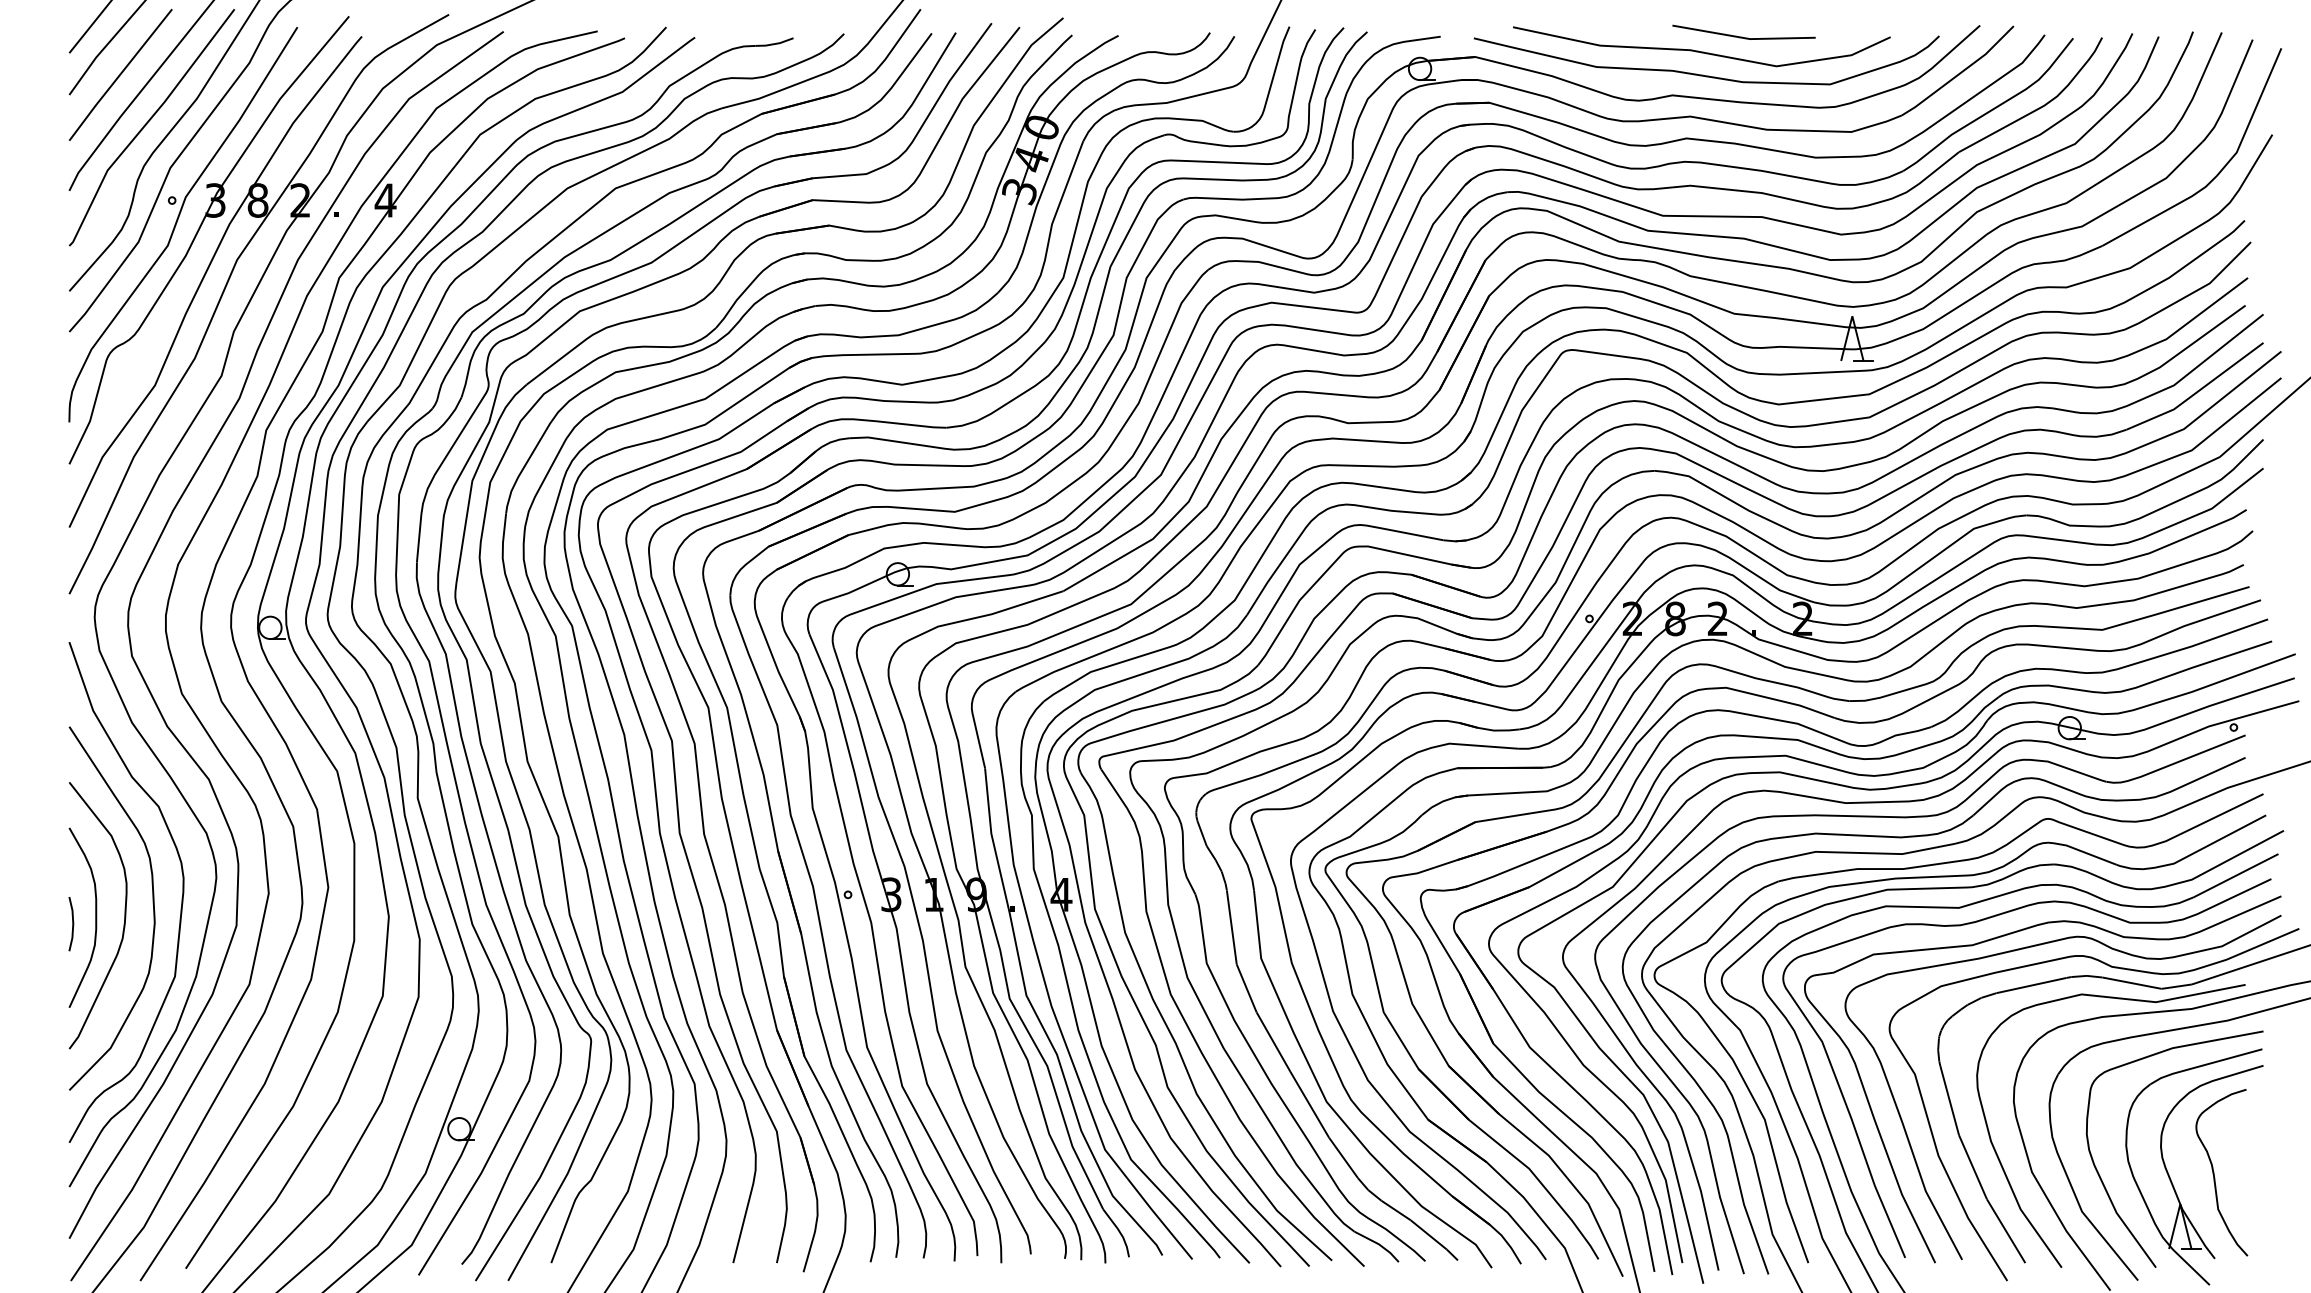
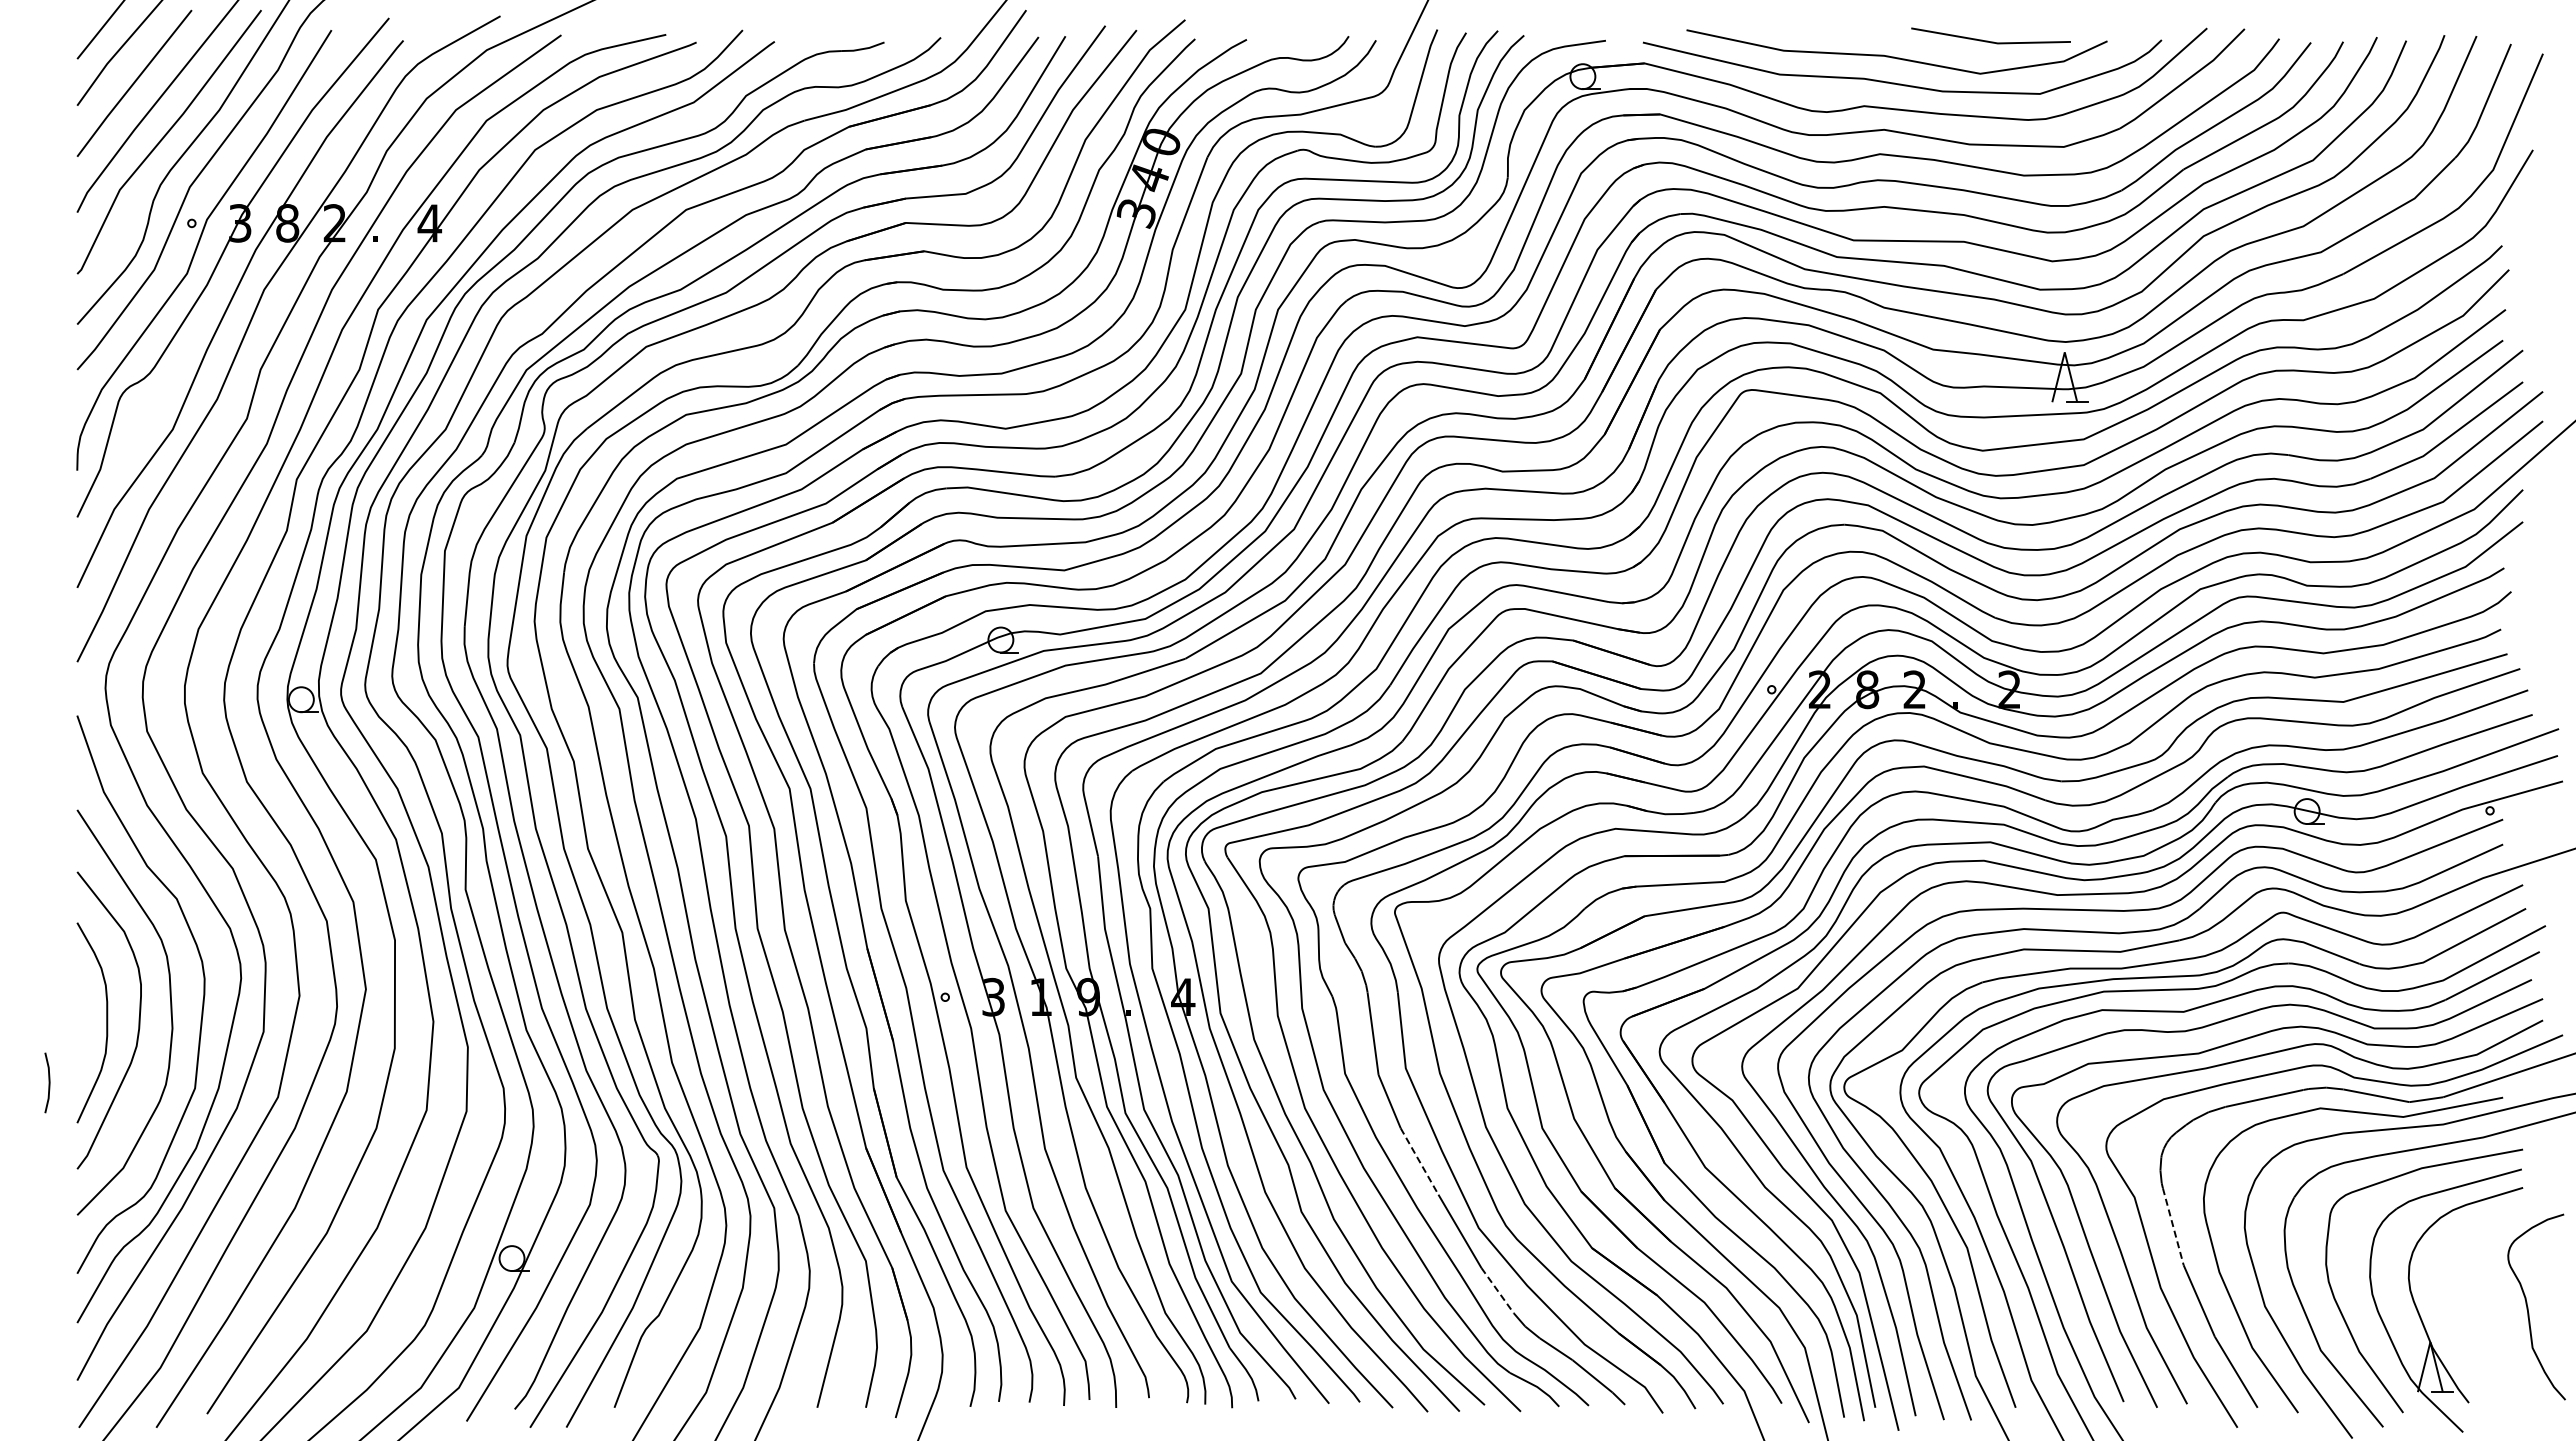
line: (1741, 36) -> (1988, 40), moved
line: (72, 923) -> (48, 1082), moved
line: (1273, 1042) -> (1419, 1161), solid -> dashed
line: (1949, 1100) -> (2173, 1226), solid -> dashed
line: (1343, 1157) -> (1497, 1290), solid -> dashed
curve: (2214, 1173) -> (2528, 1307), moved

